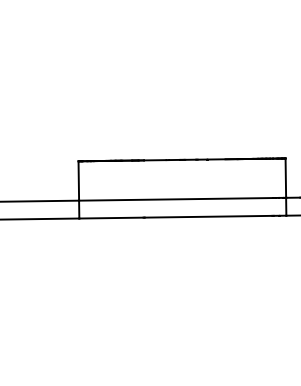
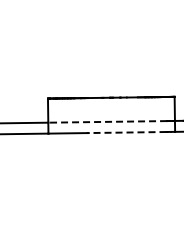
line: (175, 198) -> (107, 121), solid -> dashed
line: (208, 216) -> (127, 132), solid -> dashed

